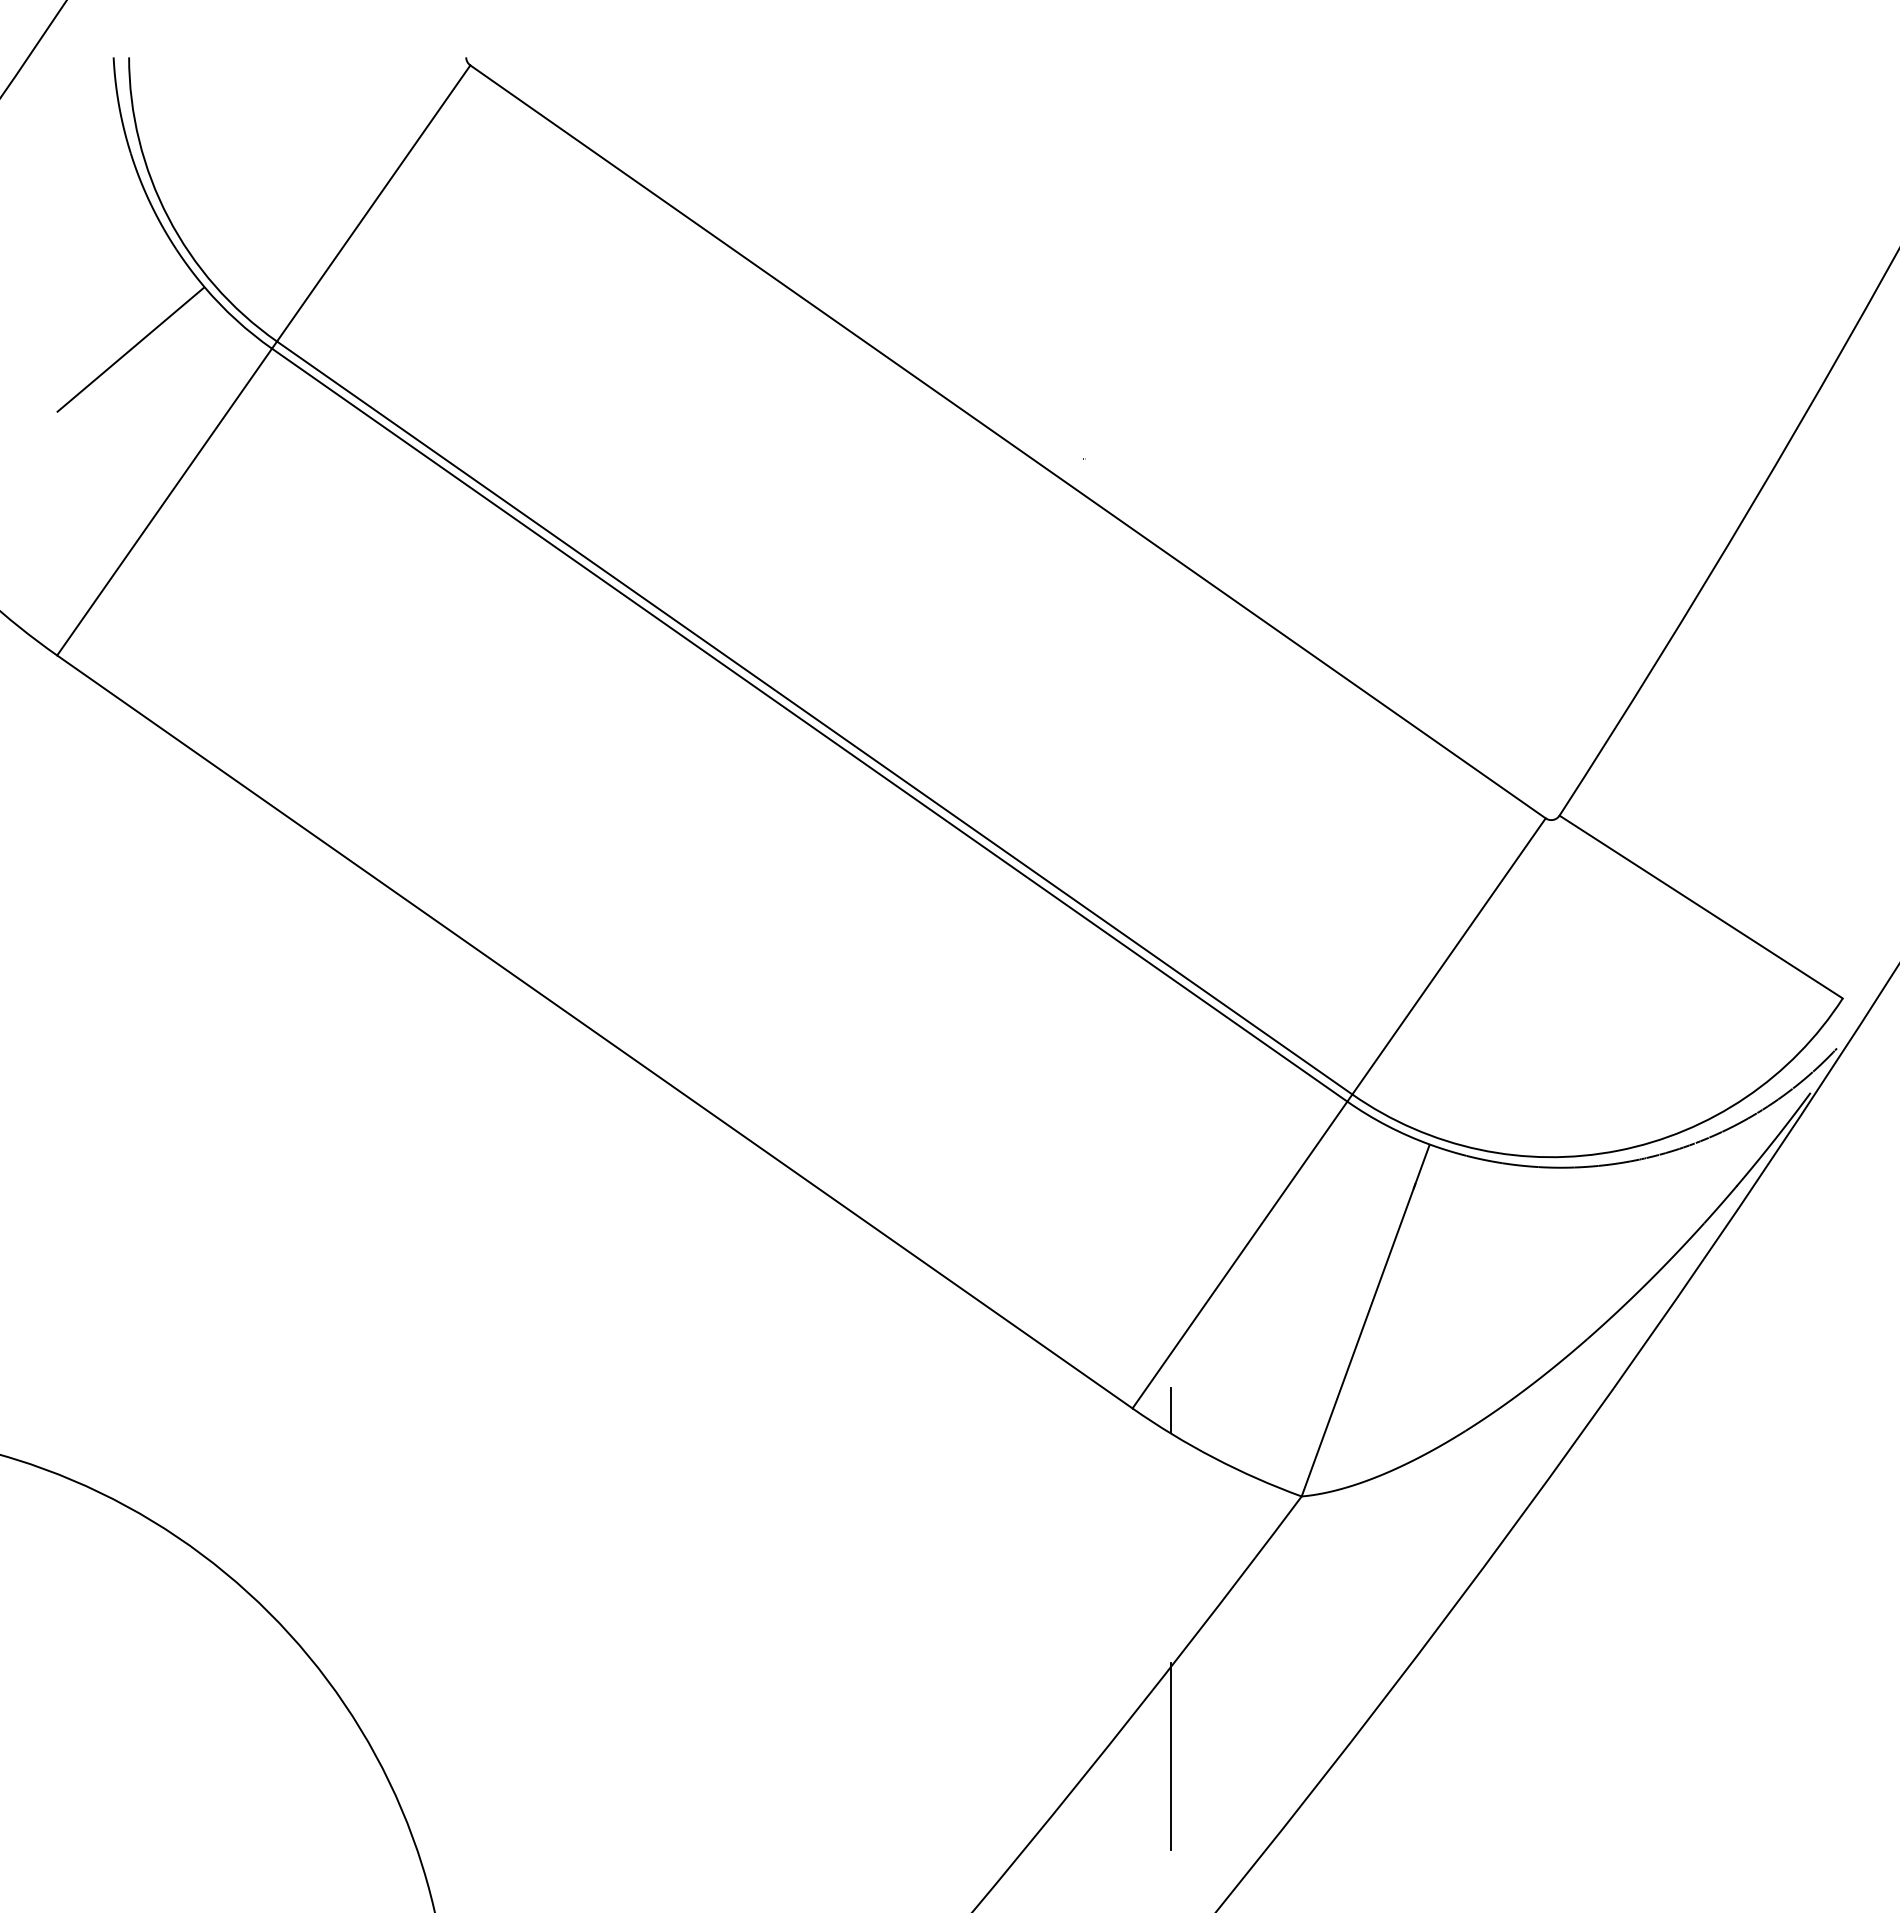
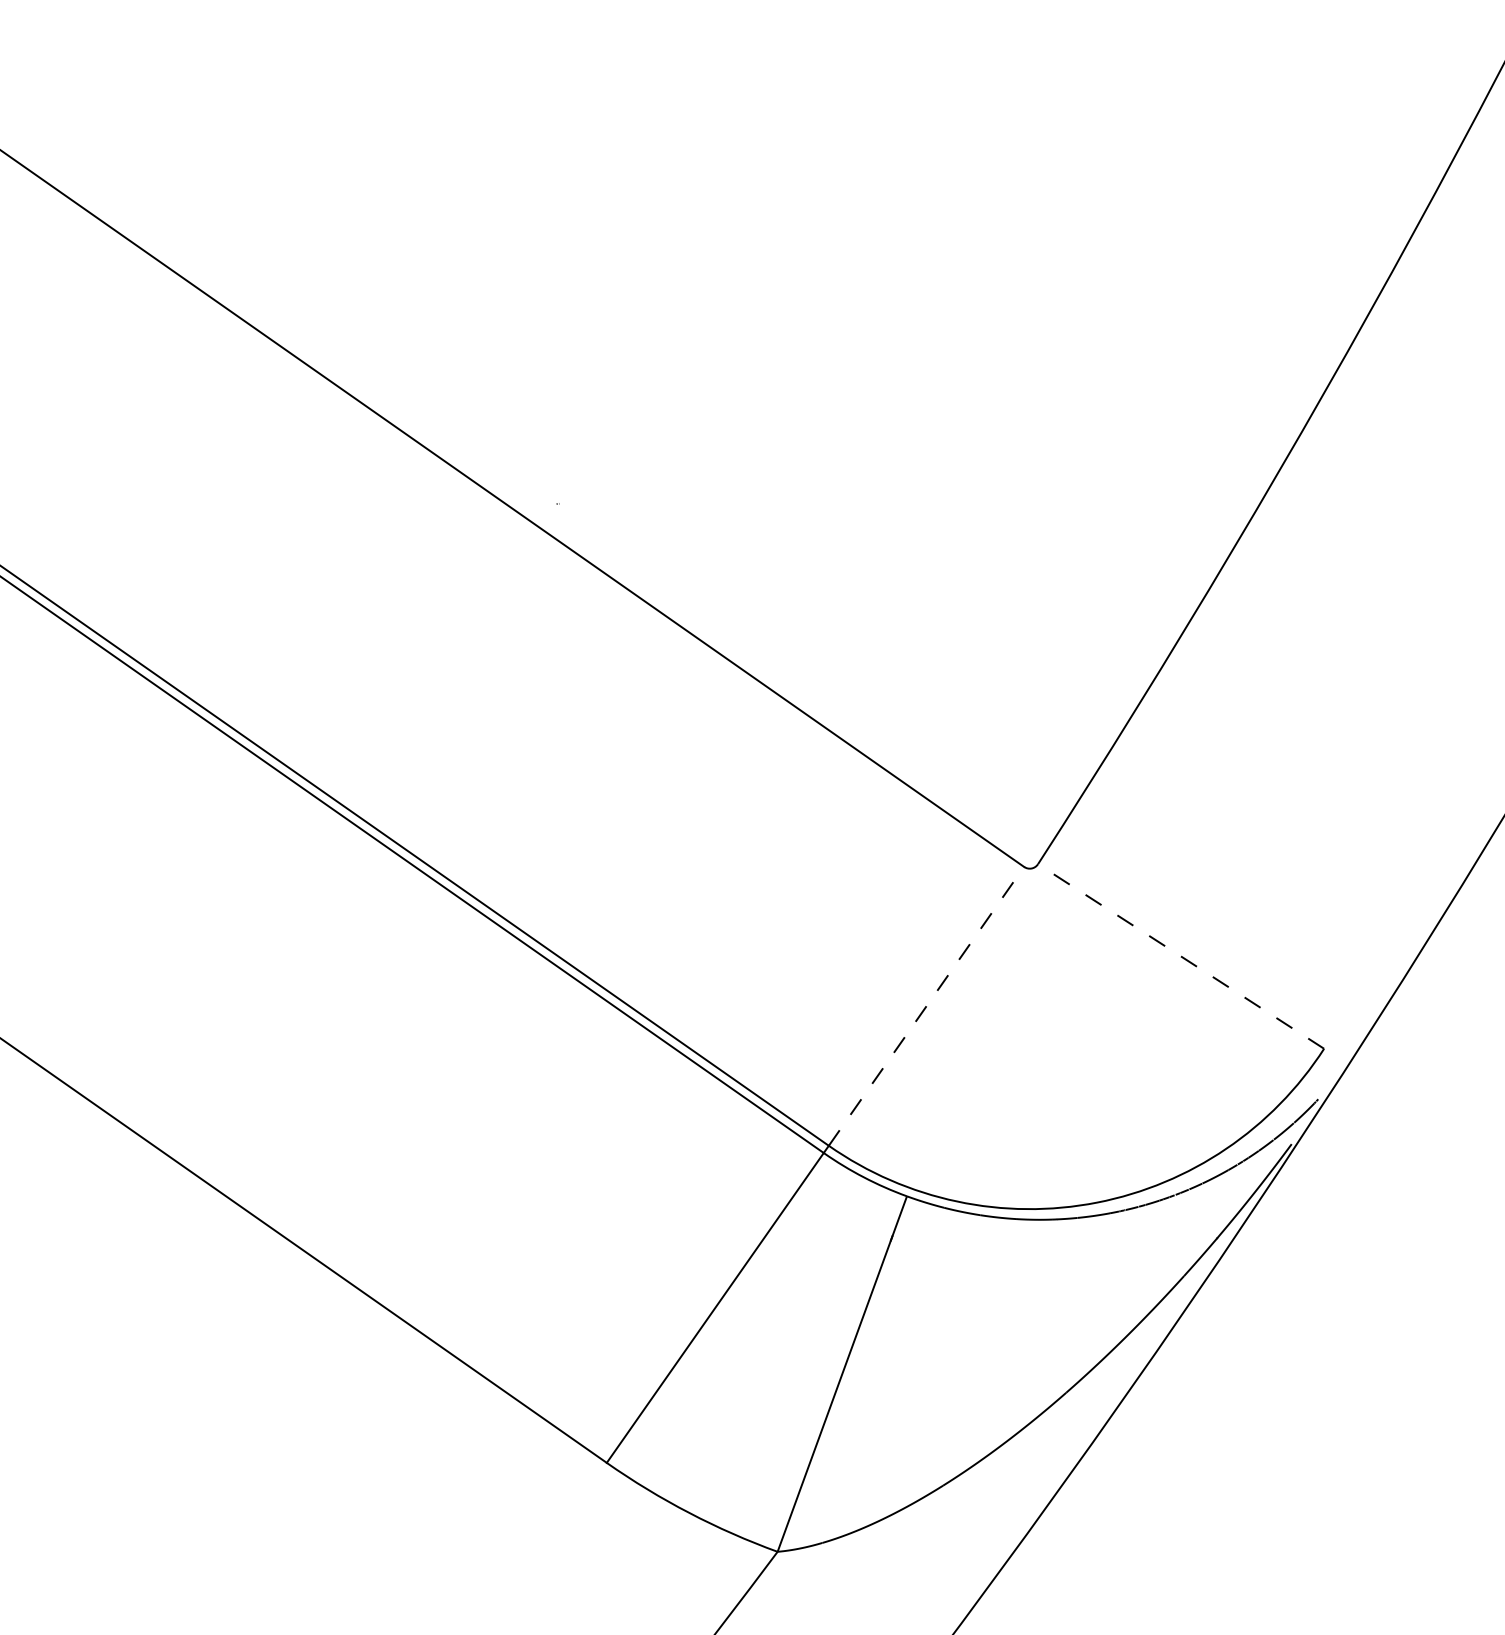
line: (1701, 907) -> (1181, 956), solid -> dashed
line: (1449, 956) -> (926, 1006), solid -> dashed
line: (1170, 1409) -> (645, 1463), removed

